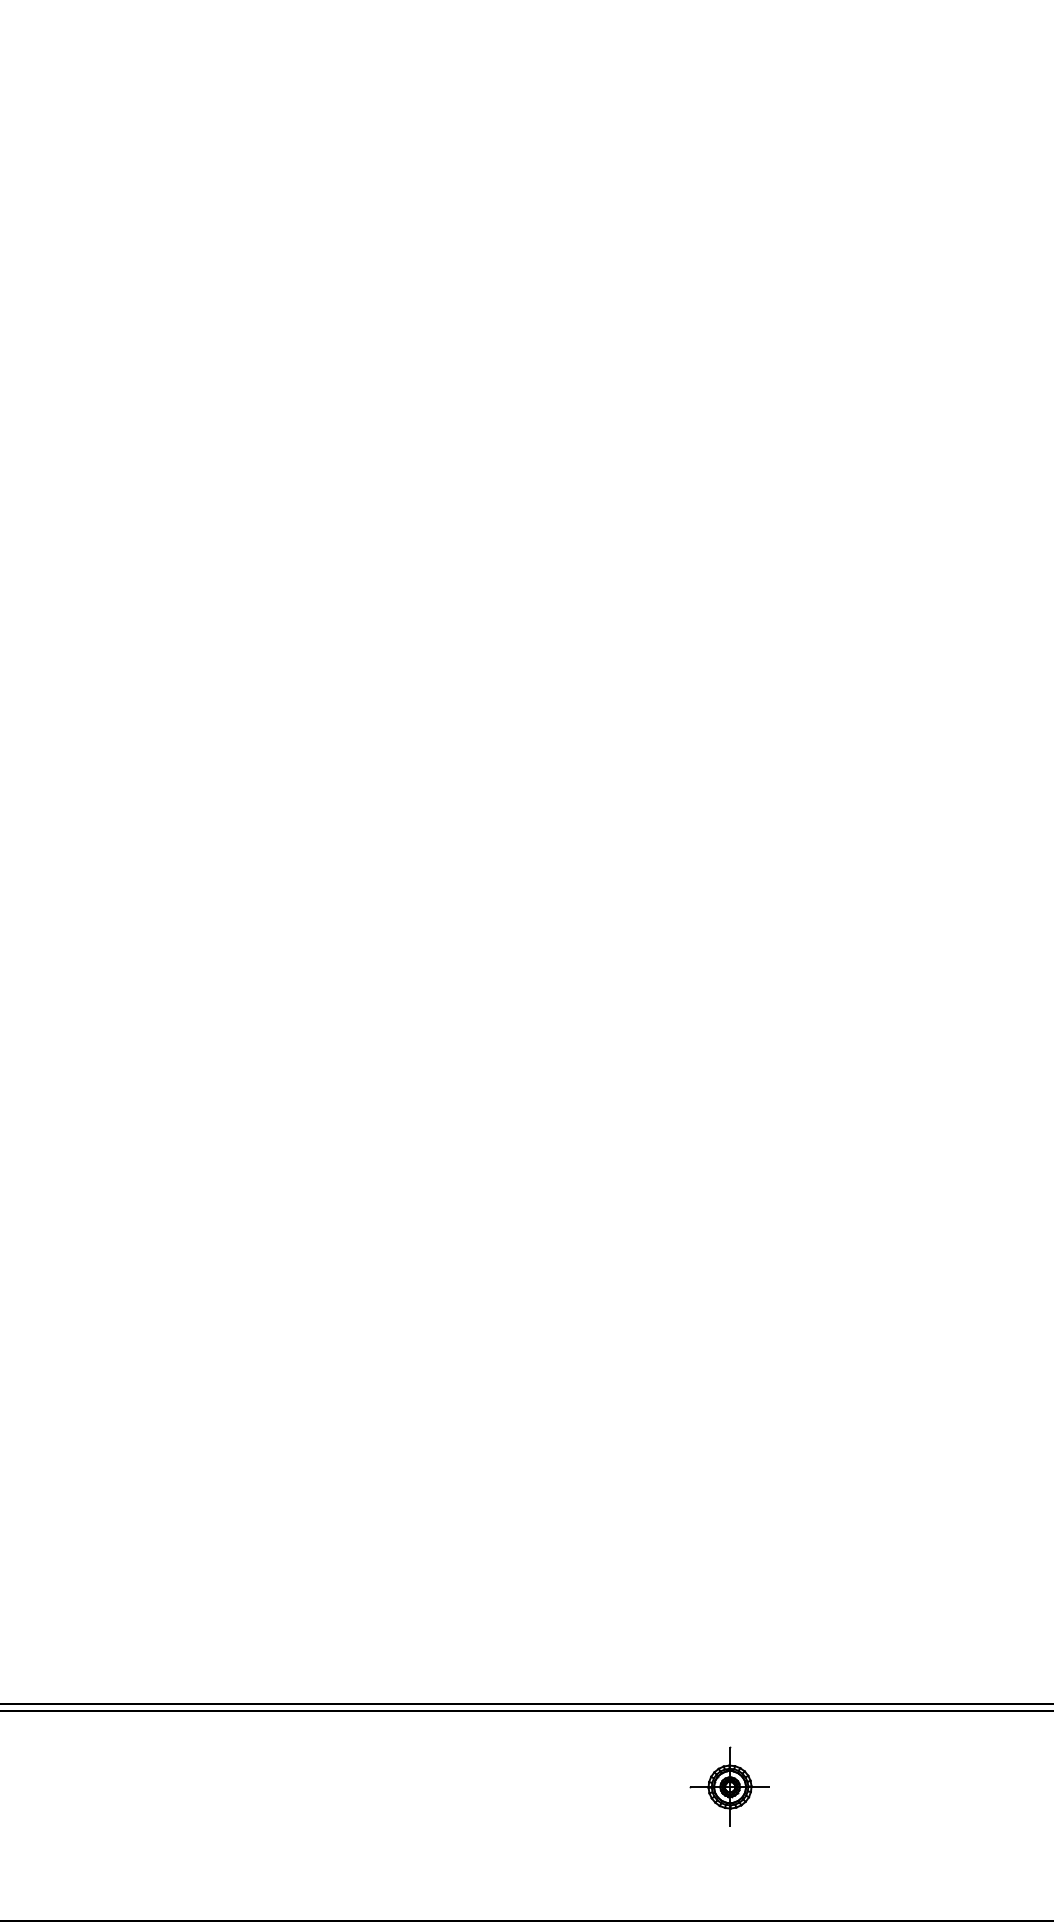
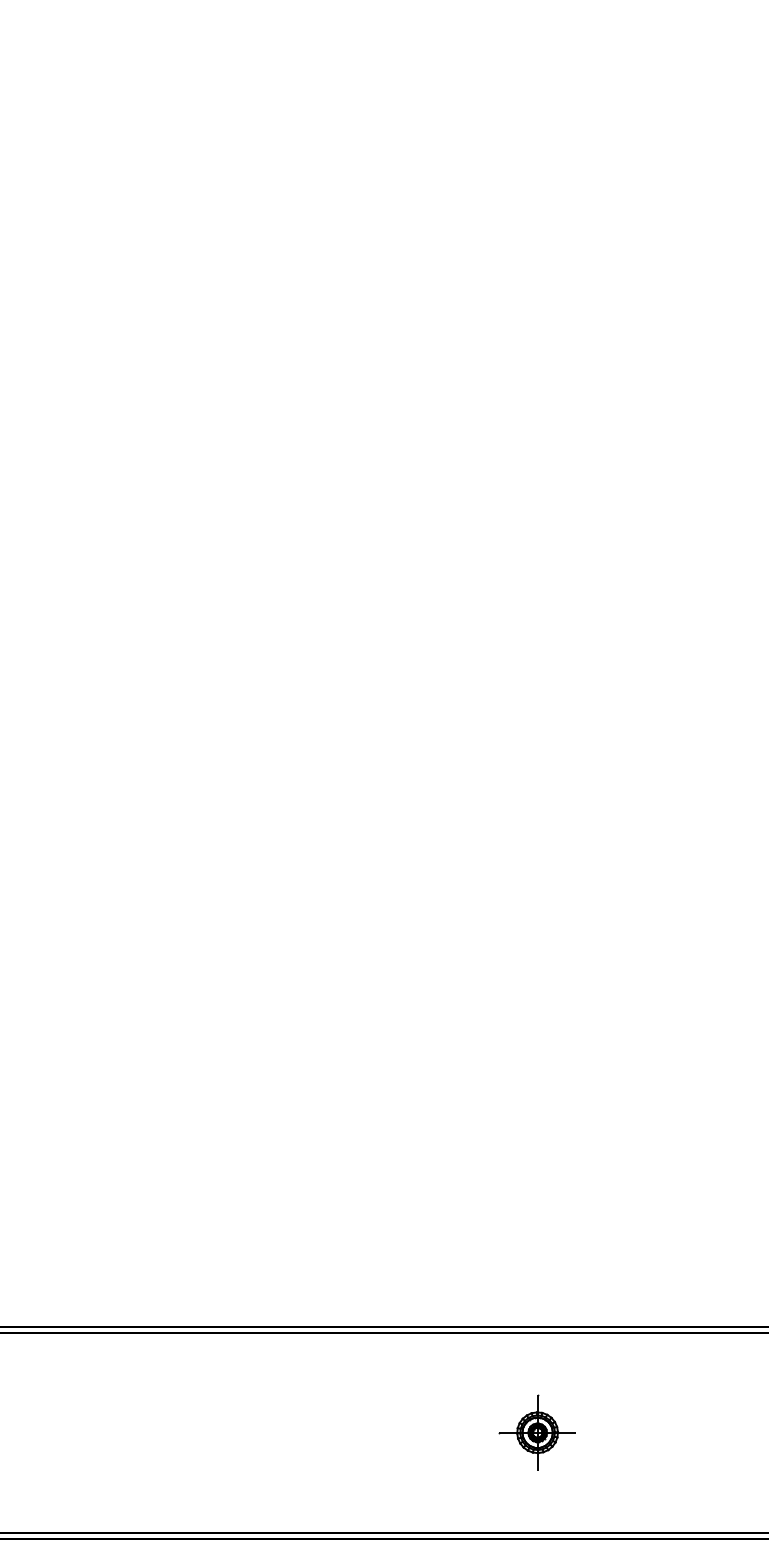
part: (729, 1786) -> (537, 1432), moved

